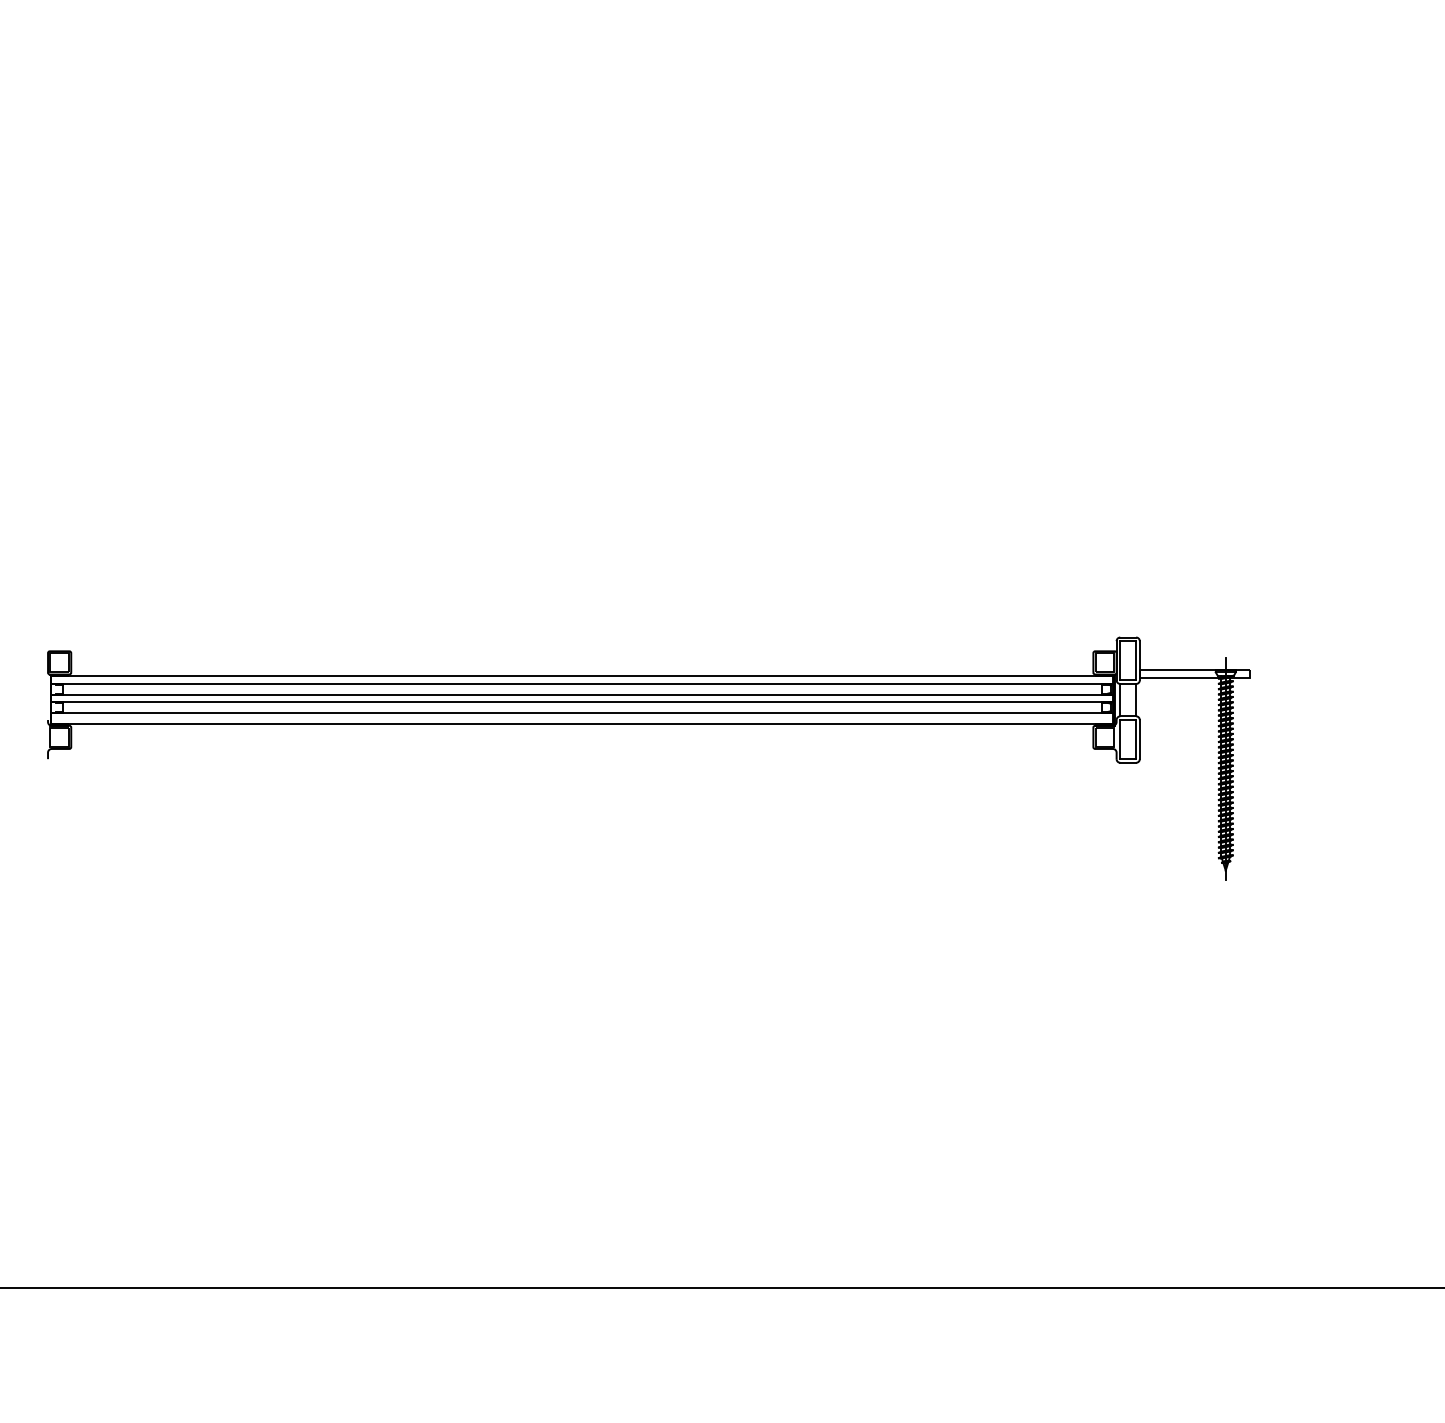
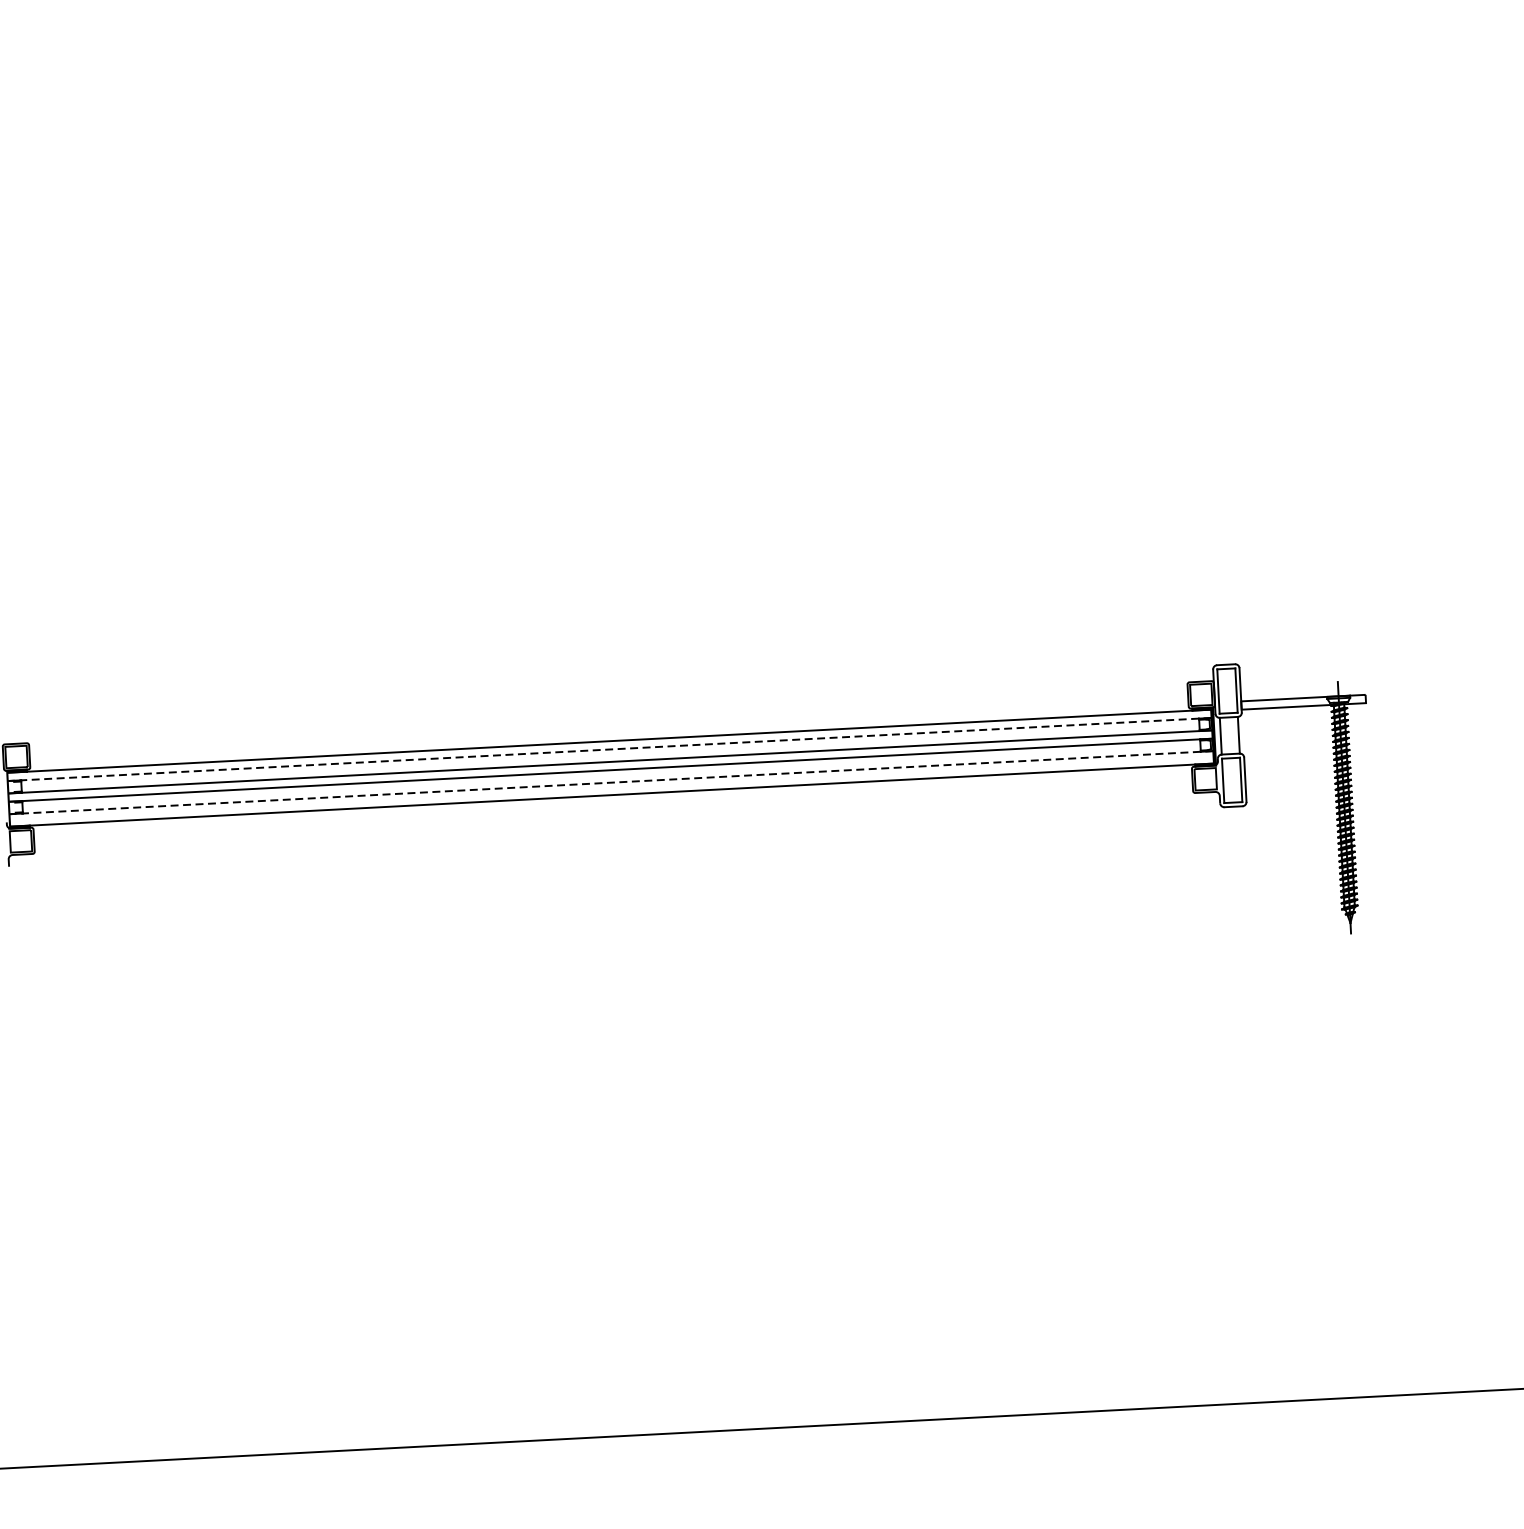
line: (582, 683) -> (610, 749), solid -> dashed
line: (582, 712) -> (612, 782), solid -> dashed

